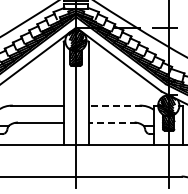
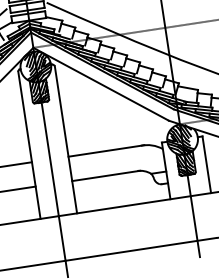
line: (115, 105) -> (106, 150), dashed -> solid
line: (112, 122) -> (105, 175), dashed -> solid

